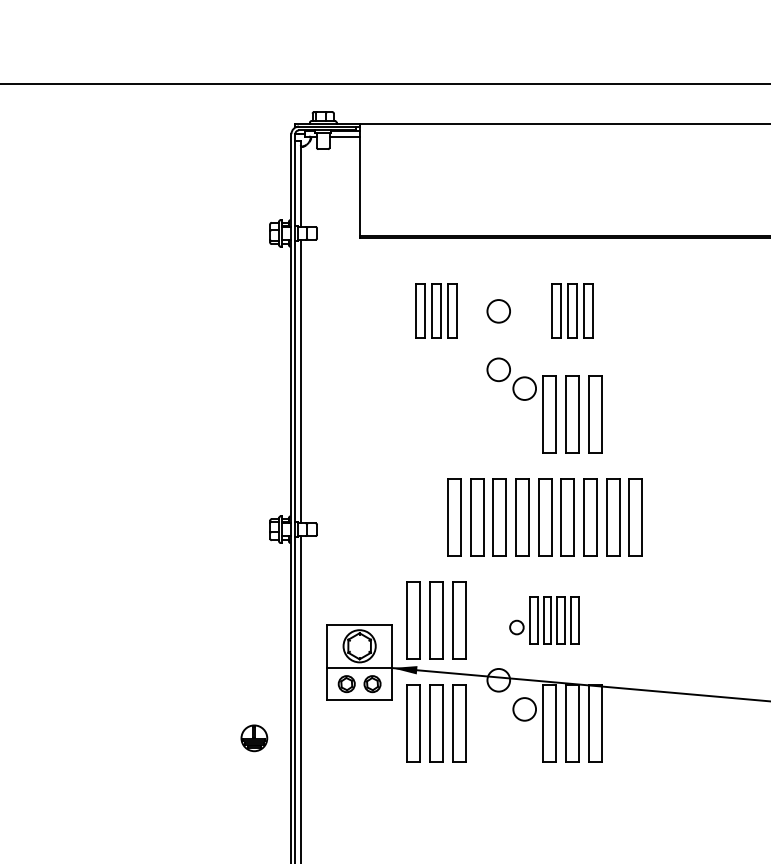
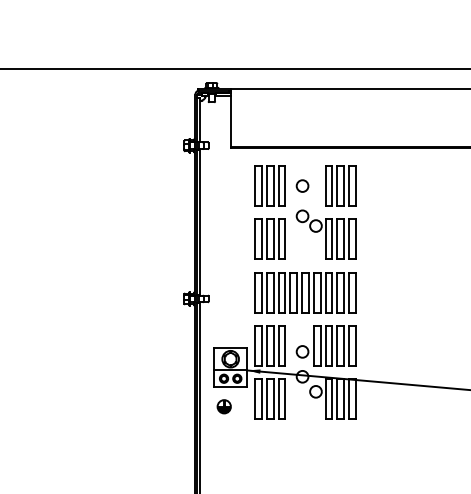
part: (434, 310) -> (269, 185), size x1.43
part: (572, 310) -> (340, 185), size x1.43
part: (434, 412) -> (269, 238), added
part: (545, 517) -> (305, 292), moved
part: (543, 619) -> (325, 345), size x1.67
part: (252, 737) -> (223, 406), moved

